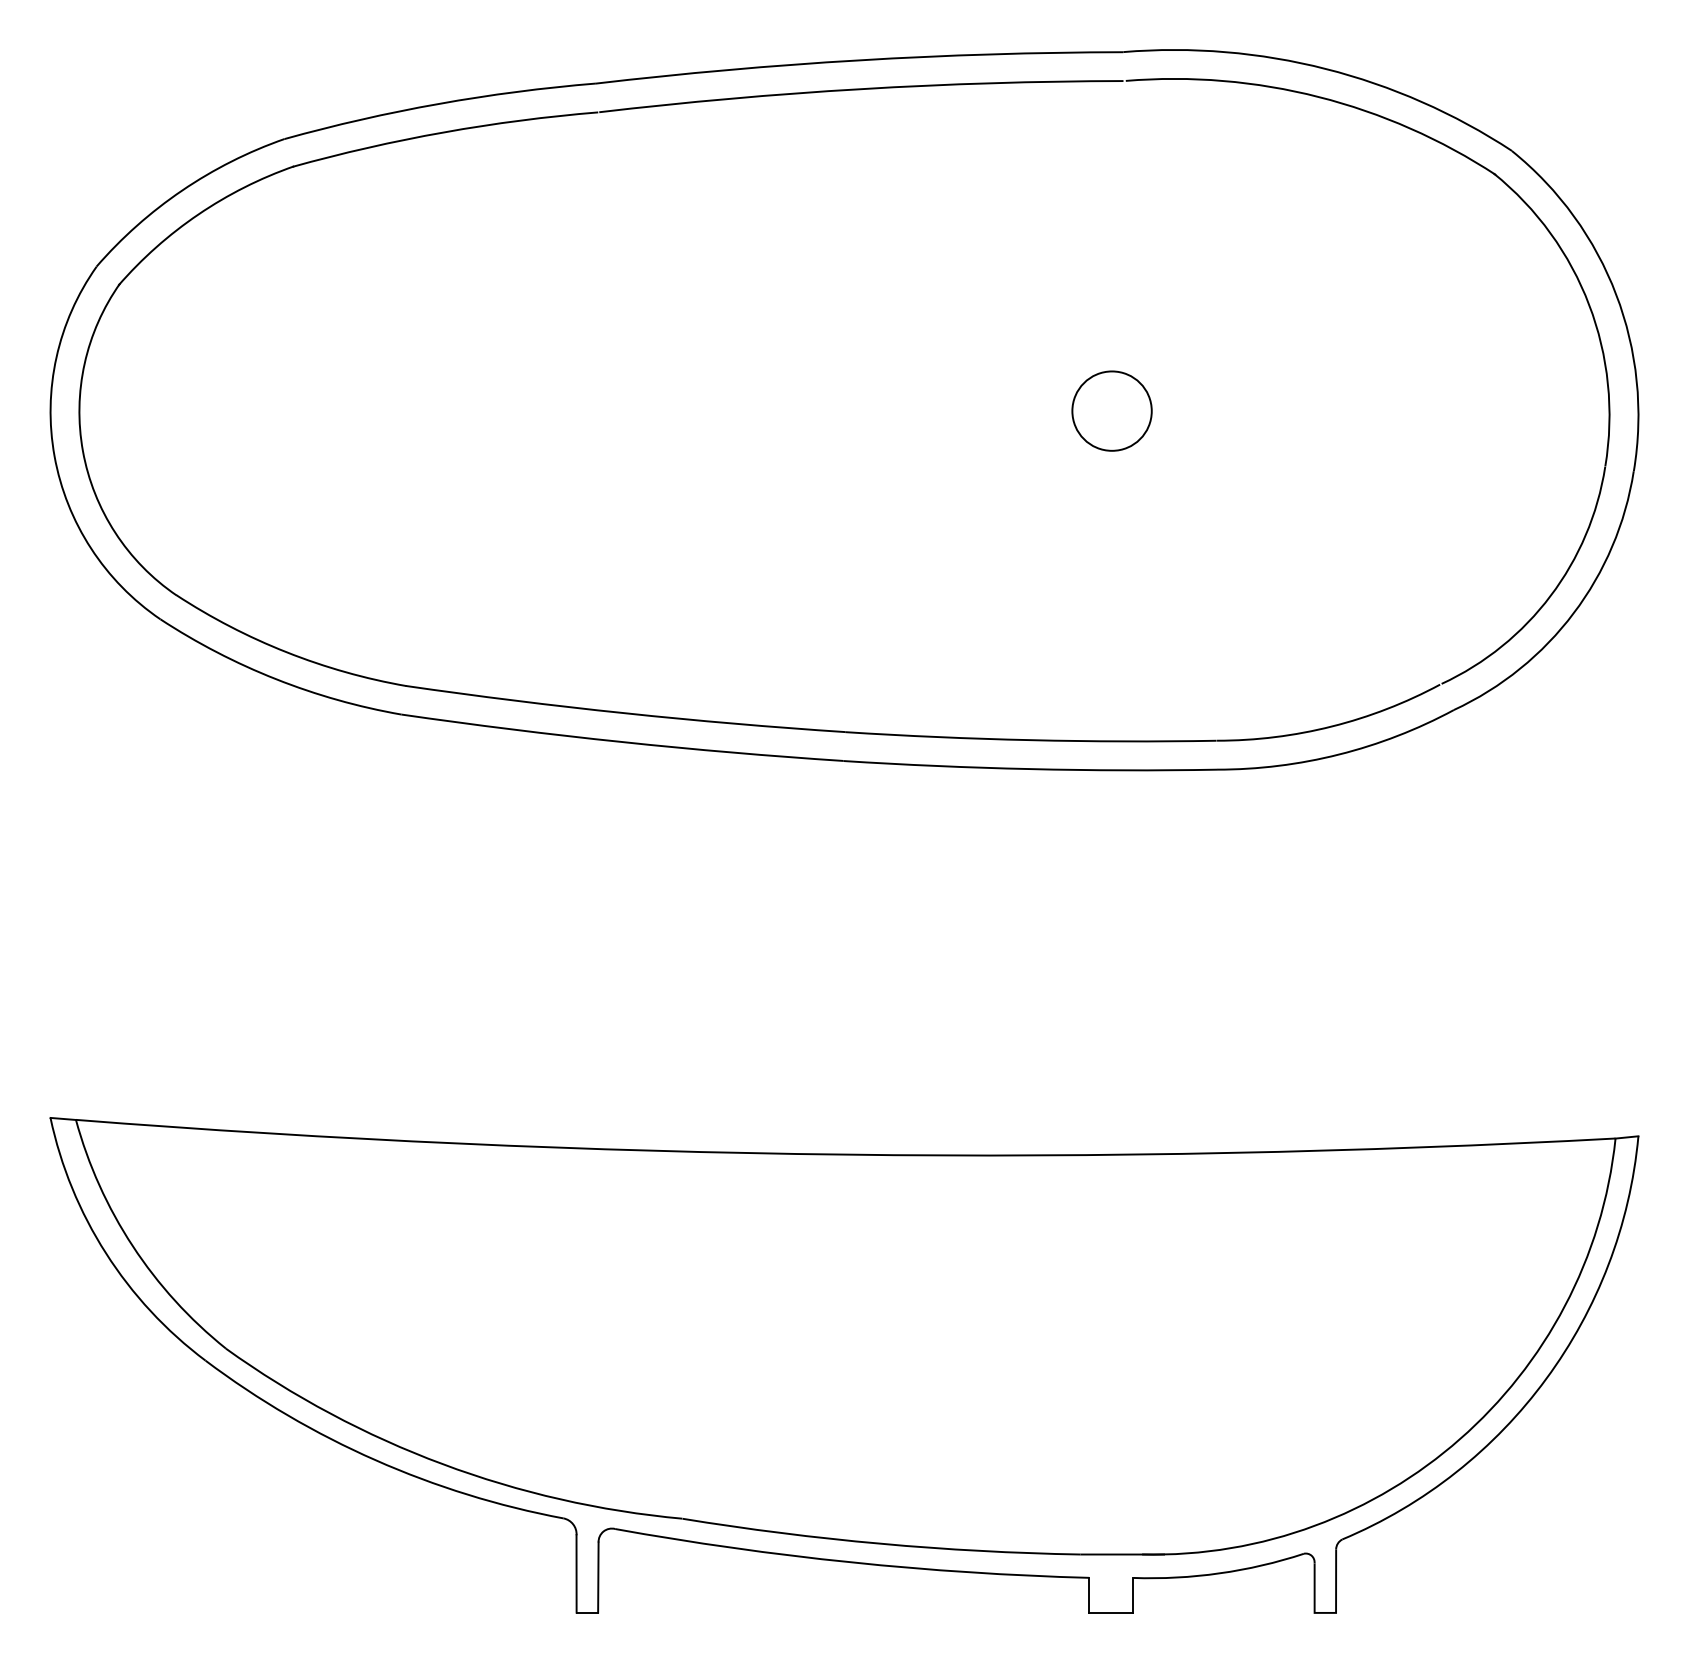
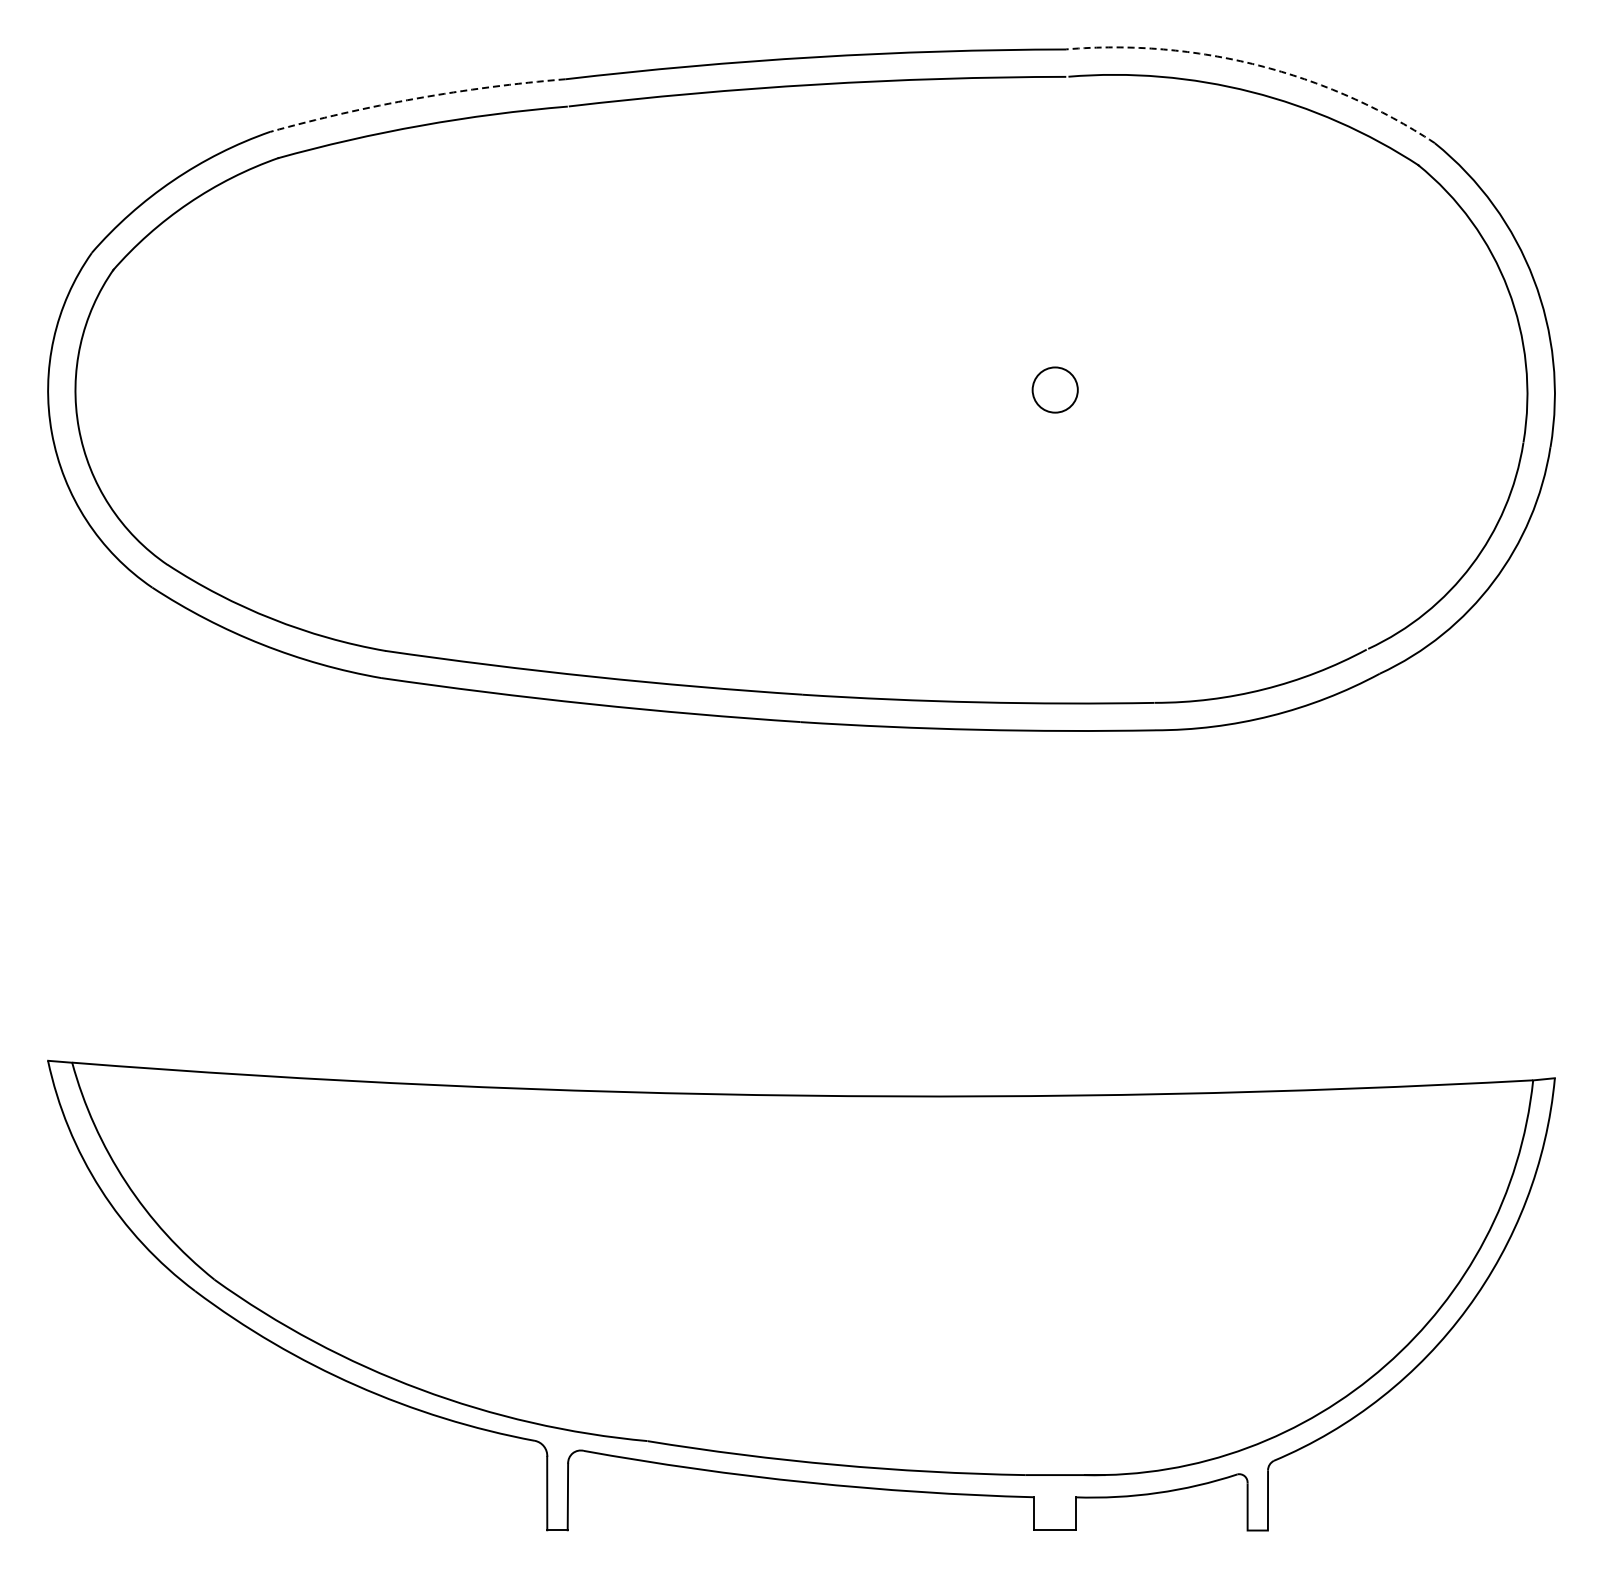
arc: (1326, 69) -> (1258, 65), solid -> dashed
arc: (438, 103) -> (416, 98), solid -> dashed
circle: (1111, 410) -> (1054, 389), size x0.6

